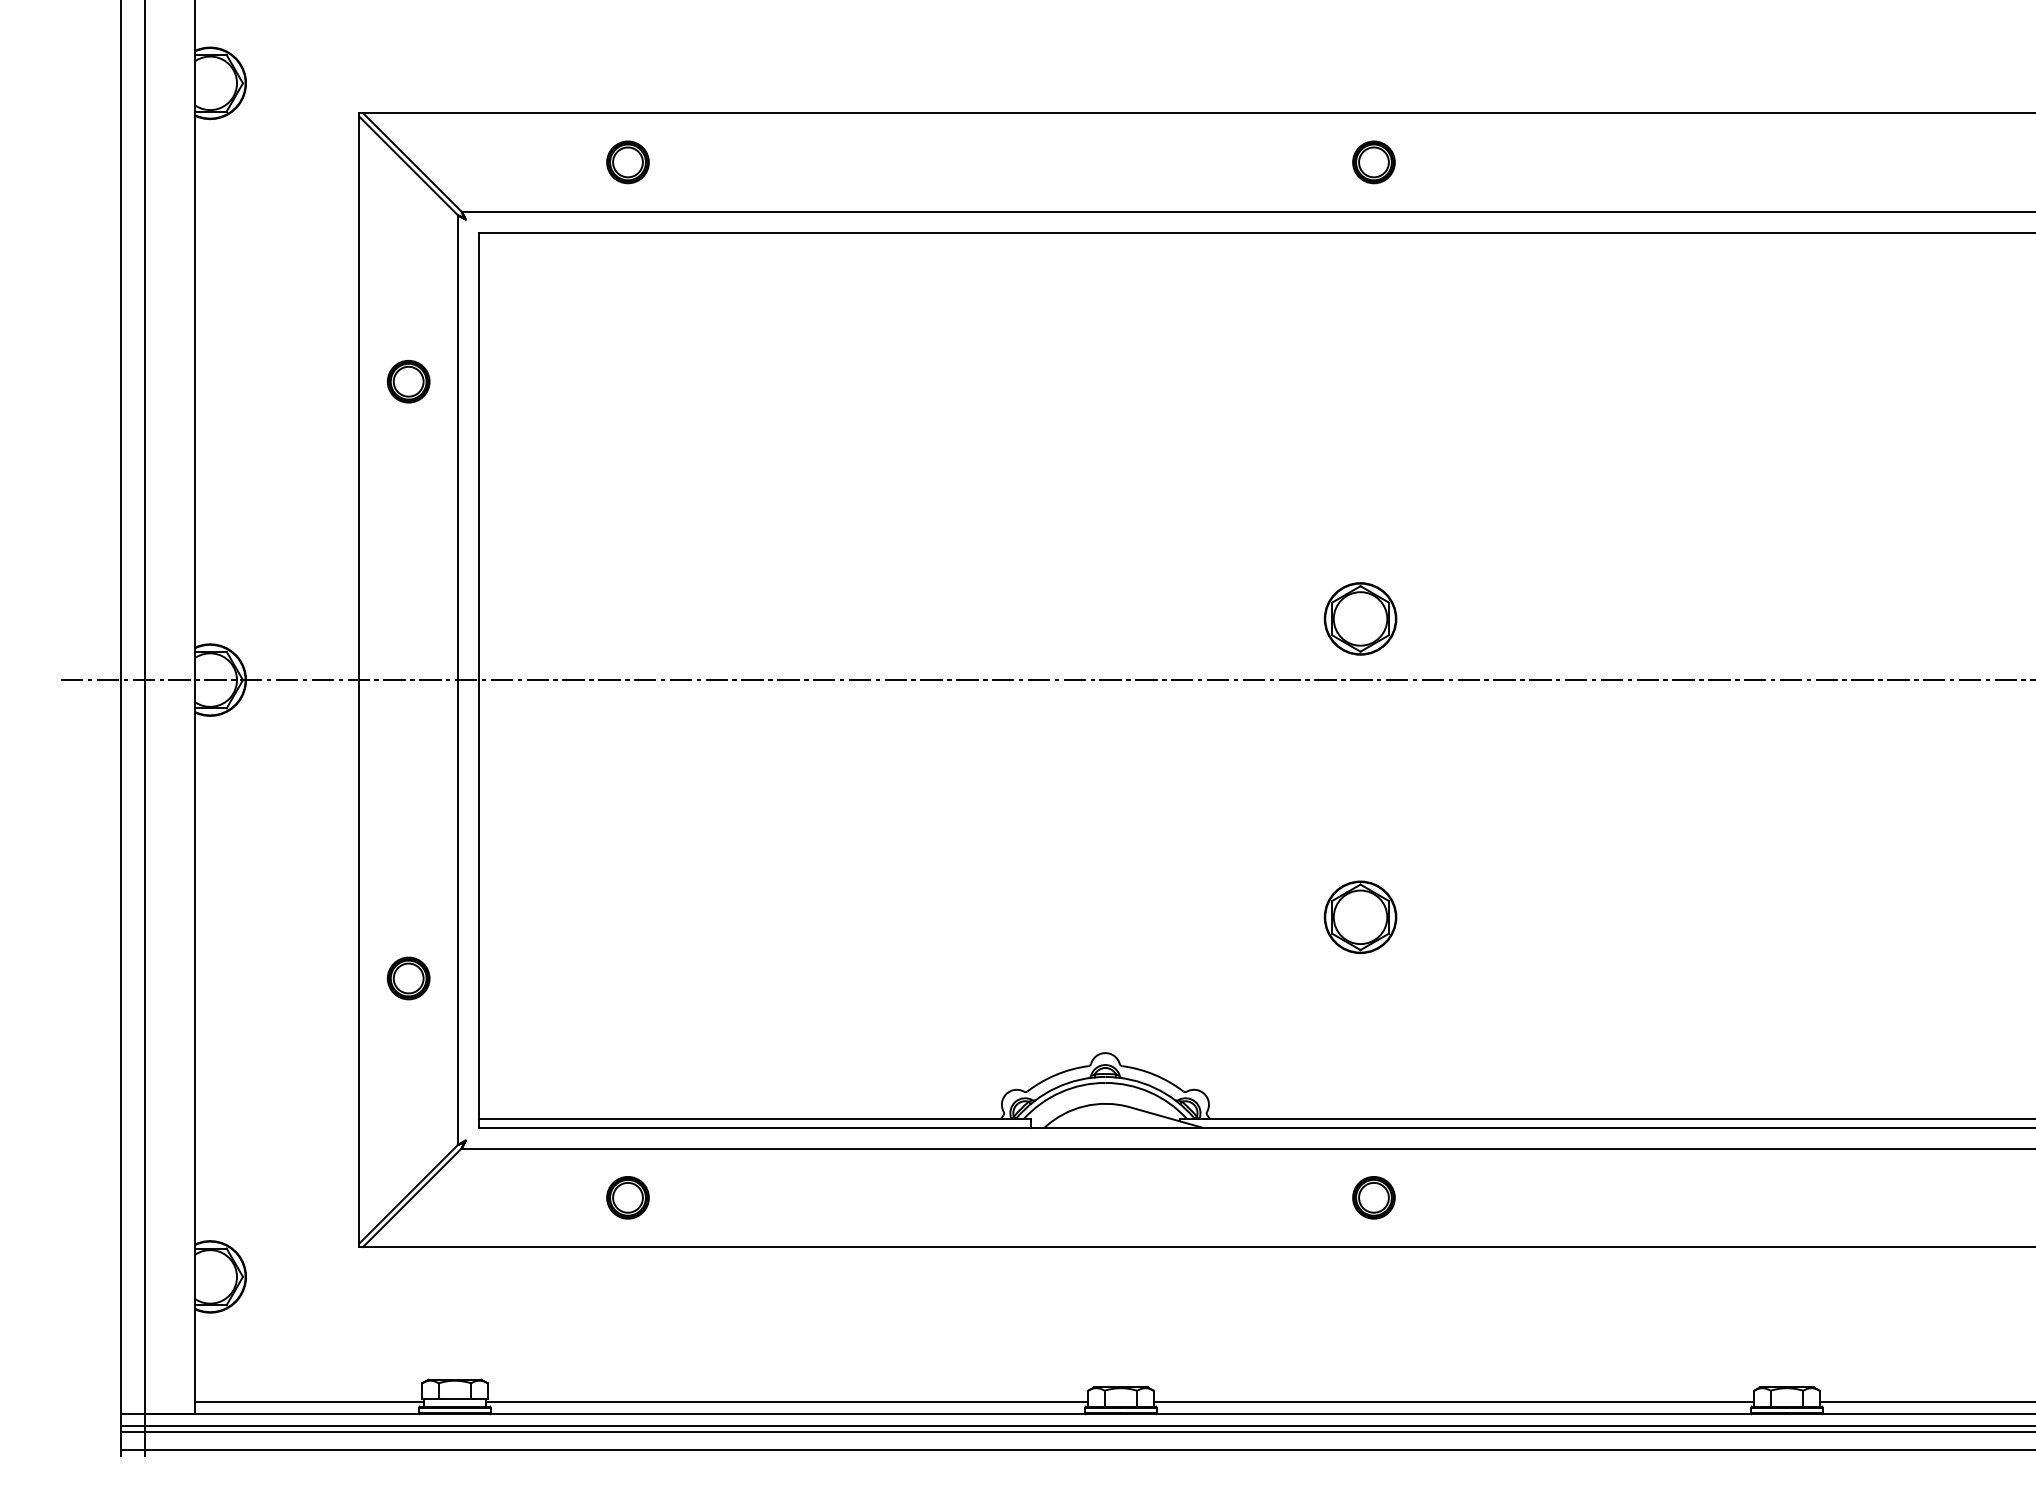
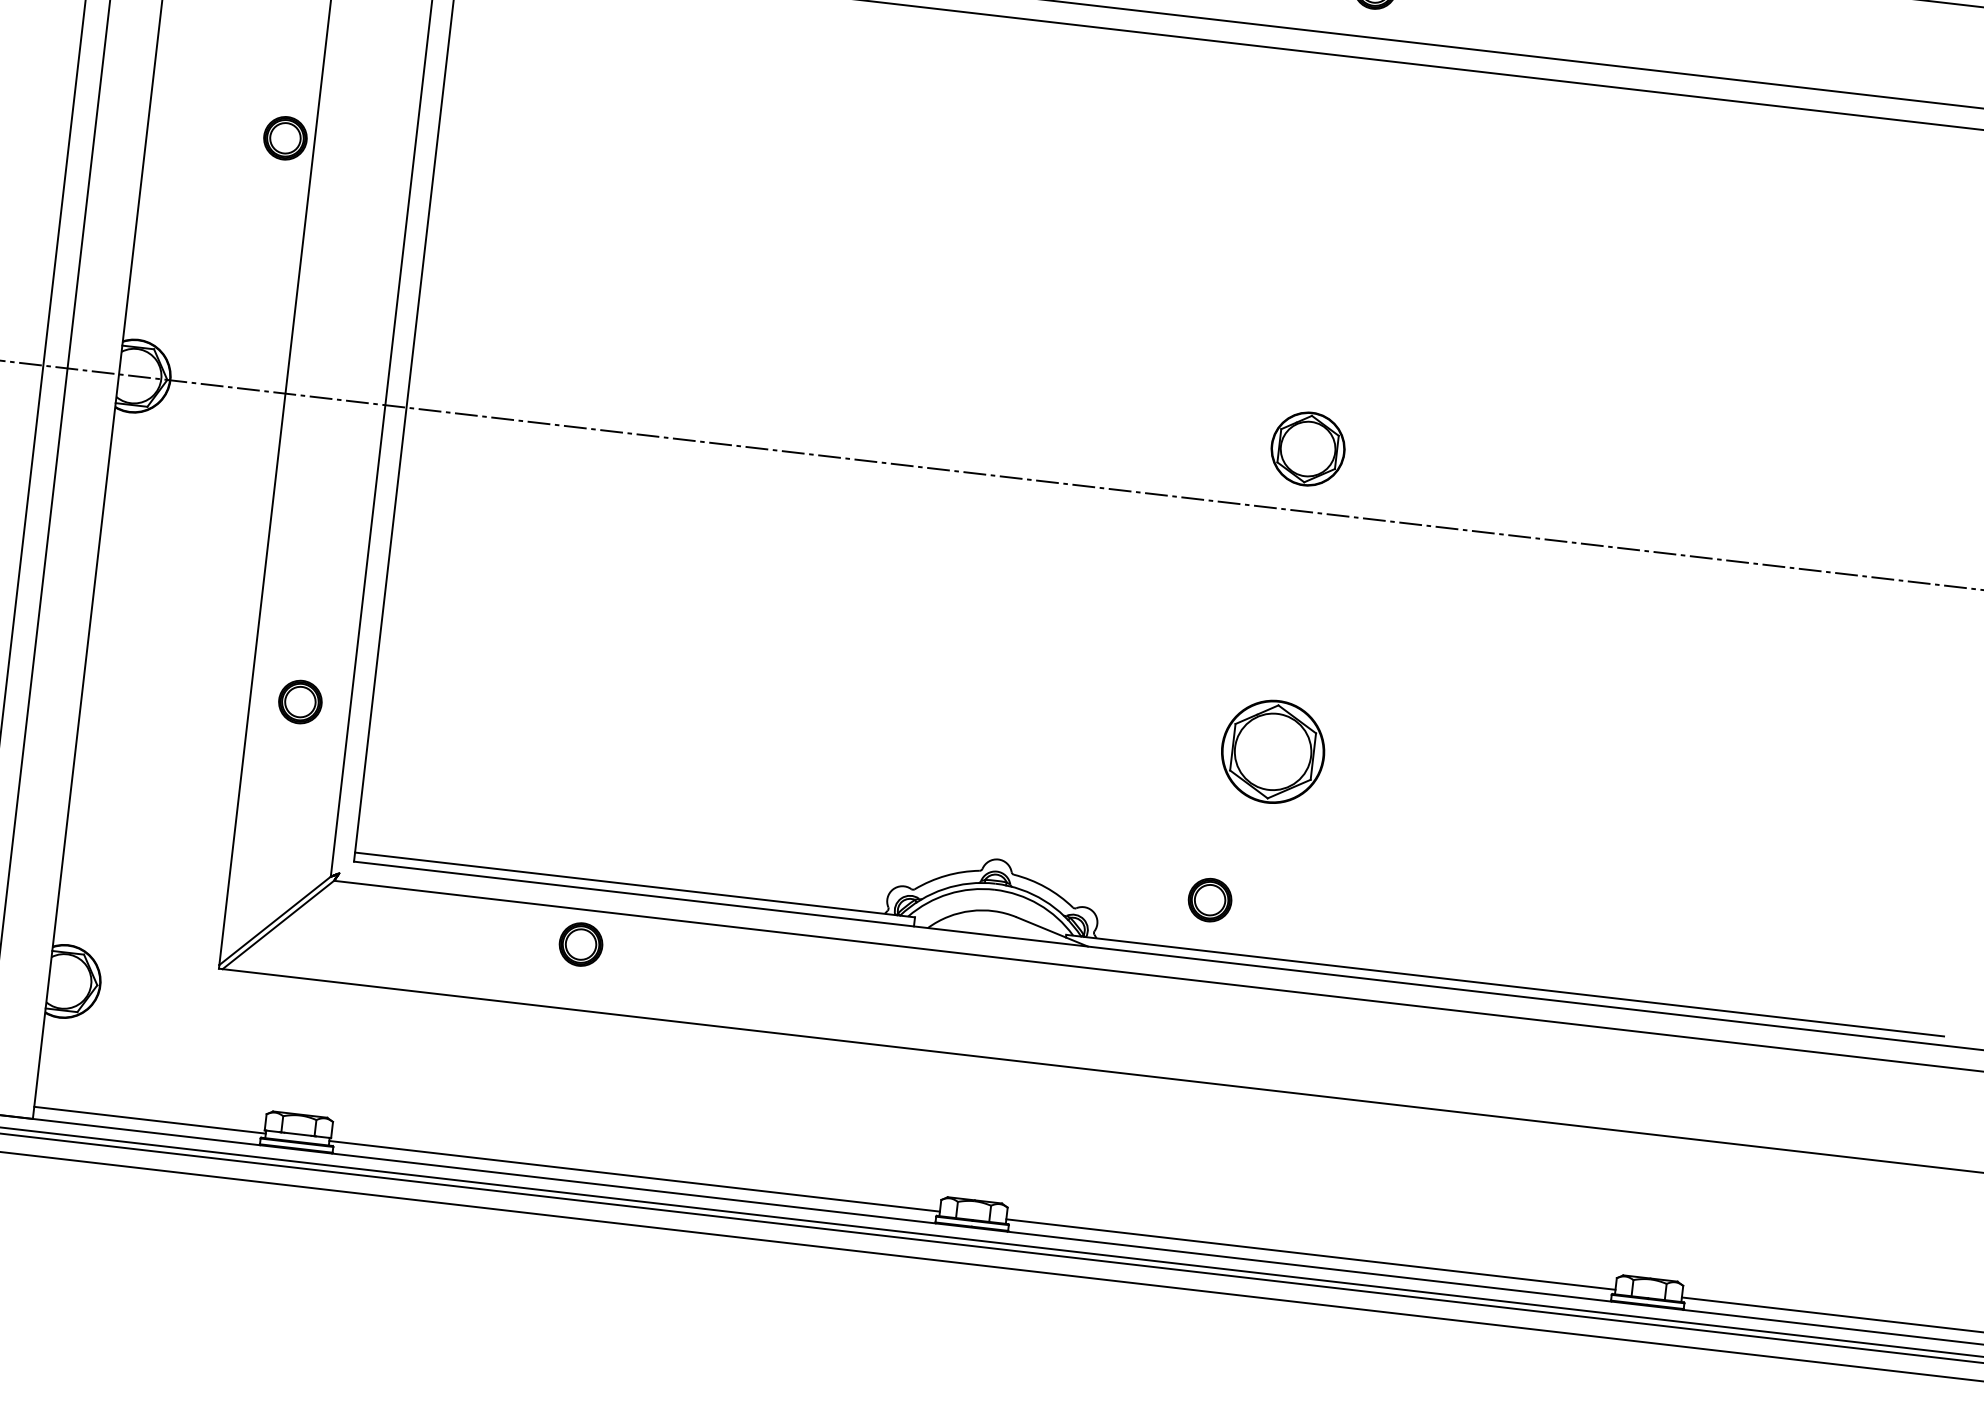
part: (408, 381) -> (285, 138), moved
part: (1360, 916) -> (1273, 750), size x1.4
part: (627, 1197) -> (580, 944), moved
part: (1373, 1197) -> (1209, 899), moved

